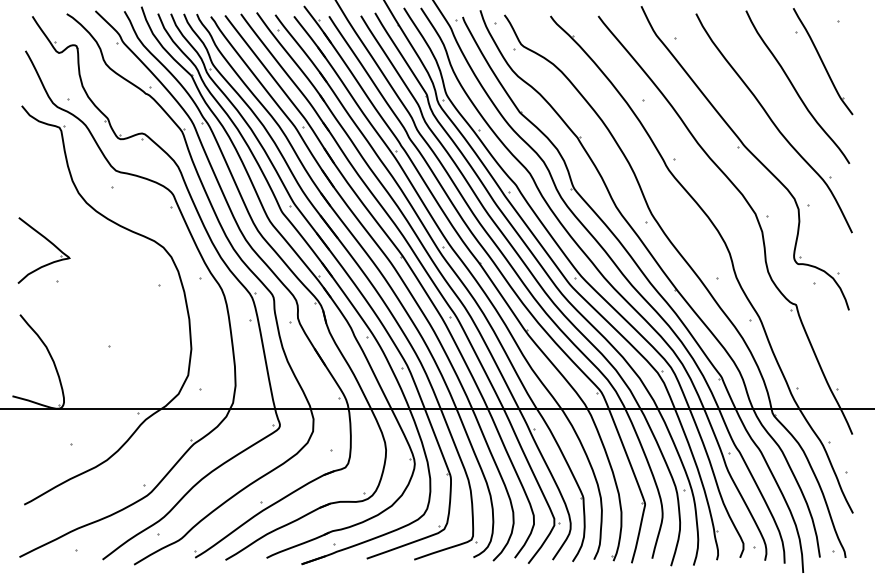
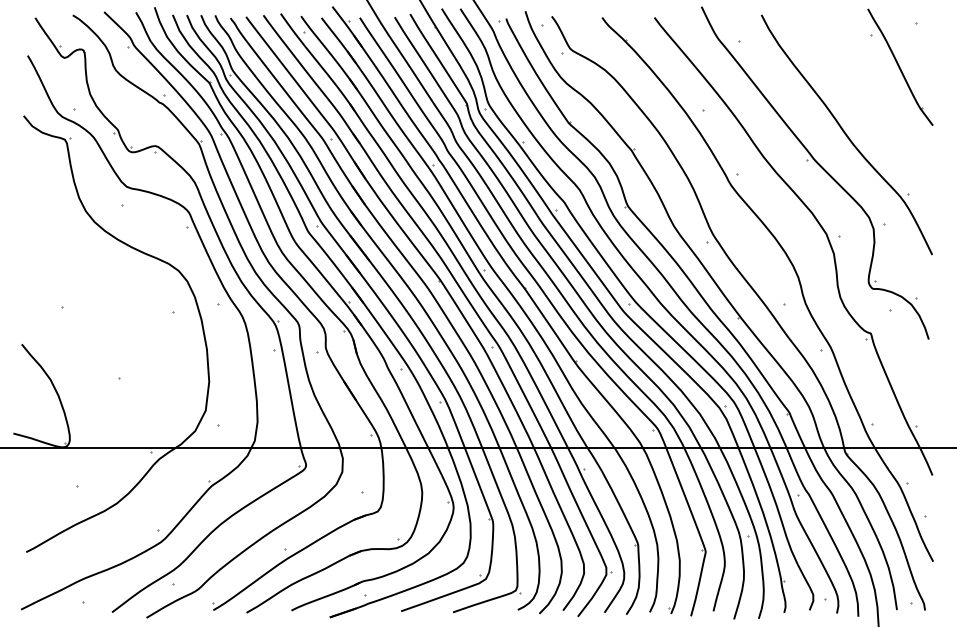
curve: (795, 89) -> (870, 97), removed
part: (48, 241) -> (52, 264), removed

